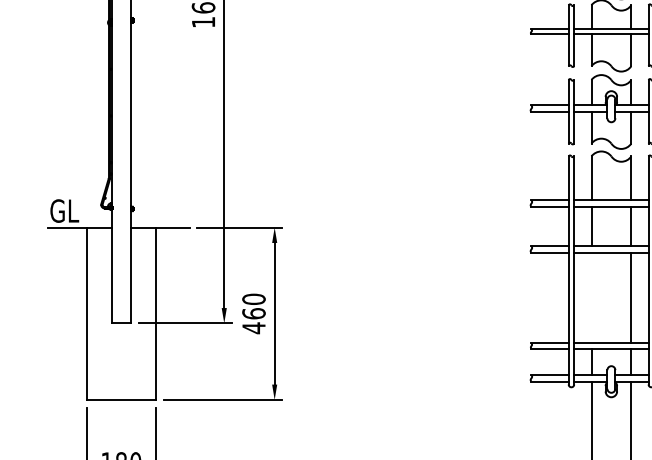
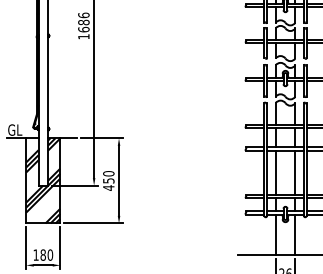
line: (591, 296) -> (275, 172), added
hatch: (121, 312) -> (43, 180), added
text: (253, 312) -> (108, 180), 460 -> 450

